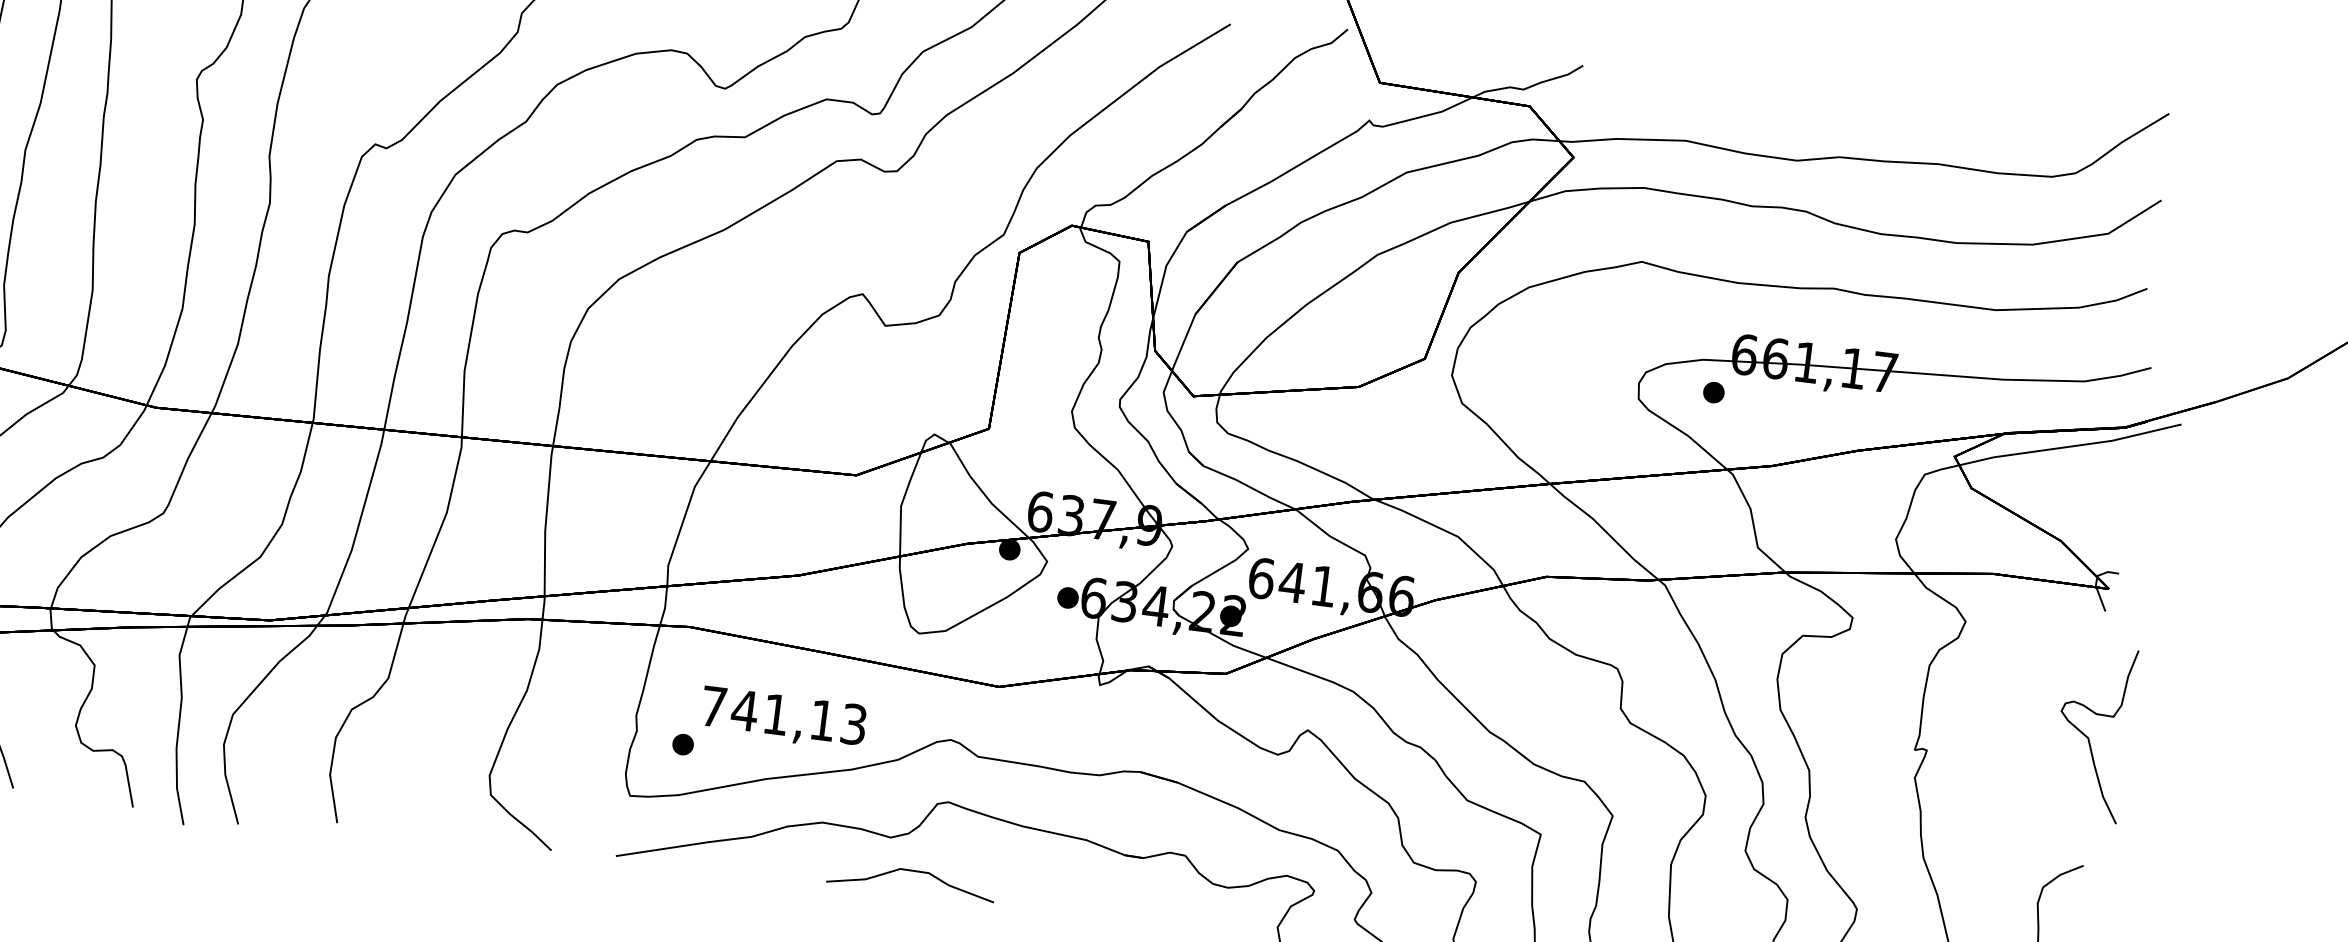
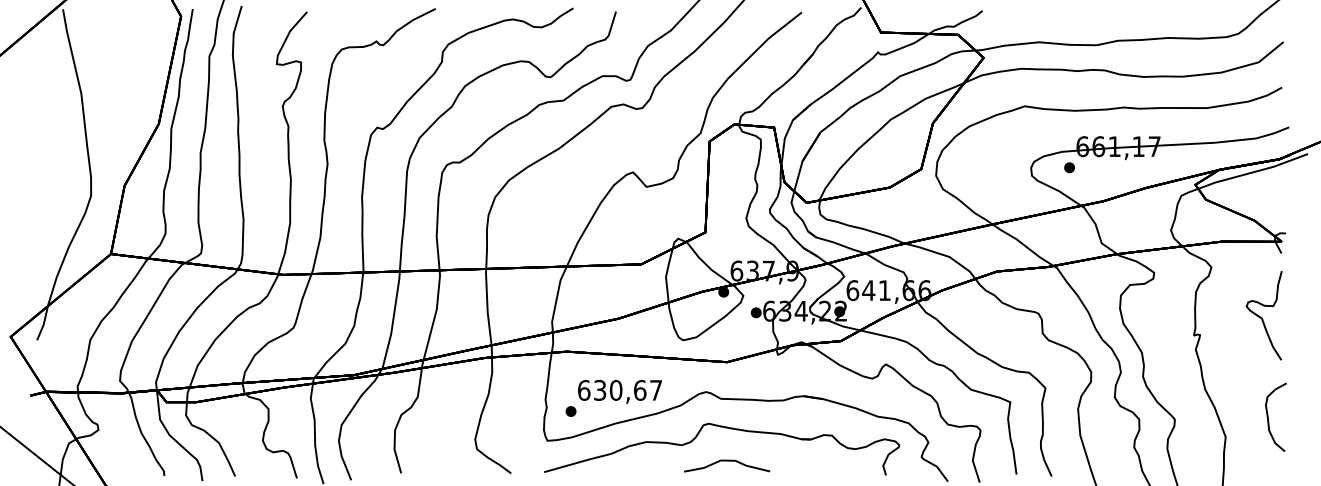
text: (784, 713) -> (620, 389), 741,13 -> 630,67
curve: (2089, 736) -> (1262, 317), moved
curve: (913, 872) -> (727, 461), moved

